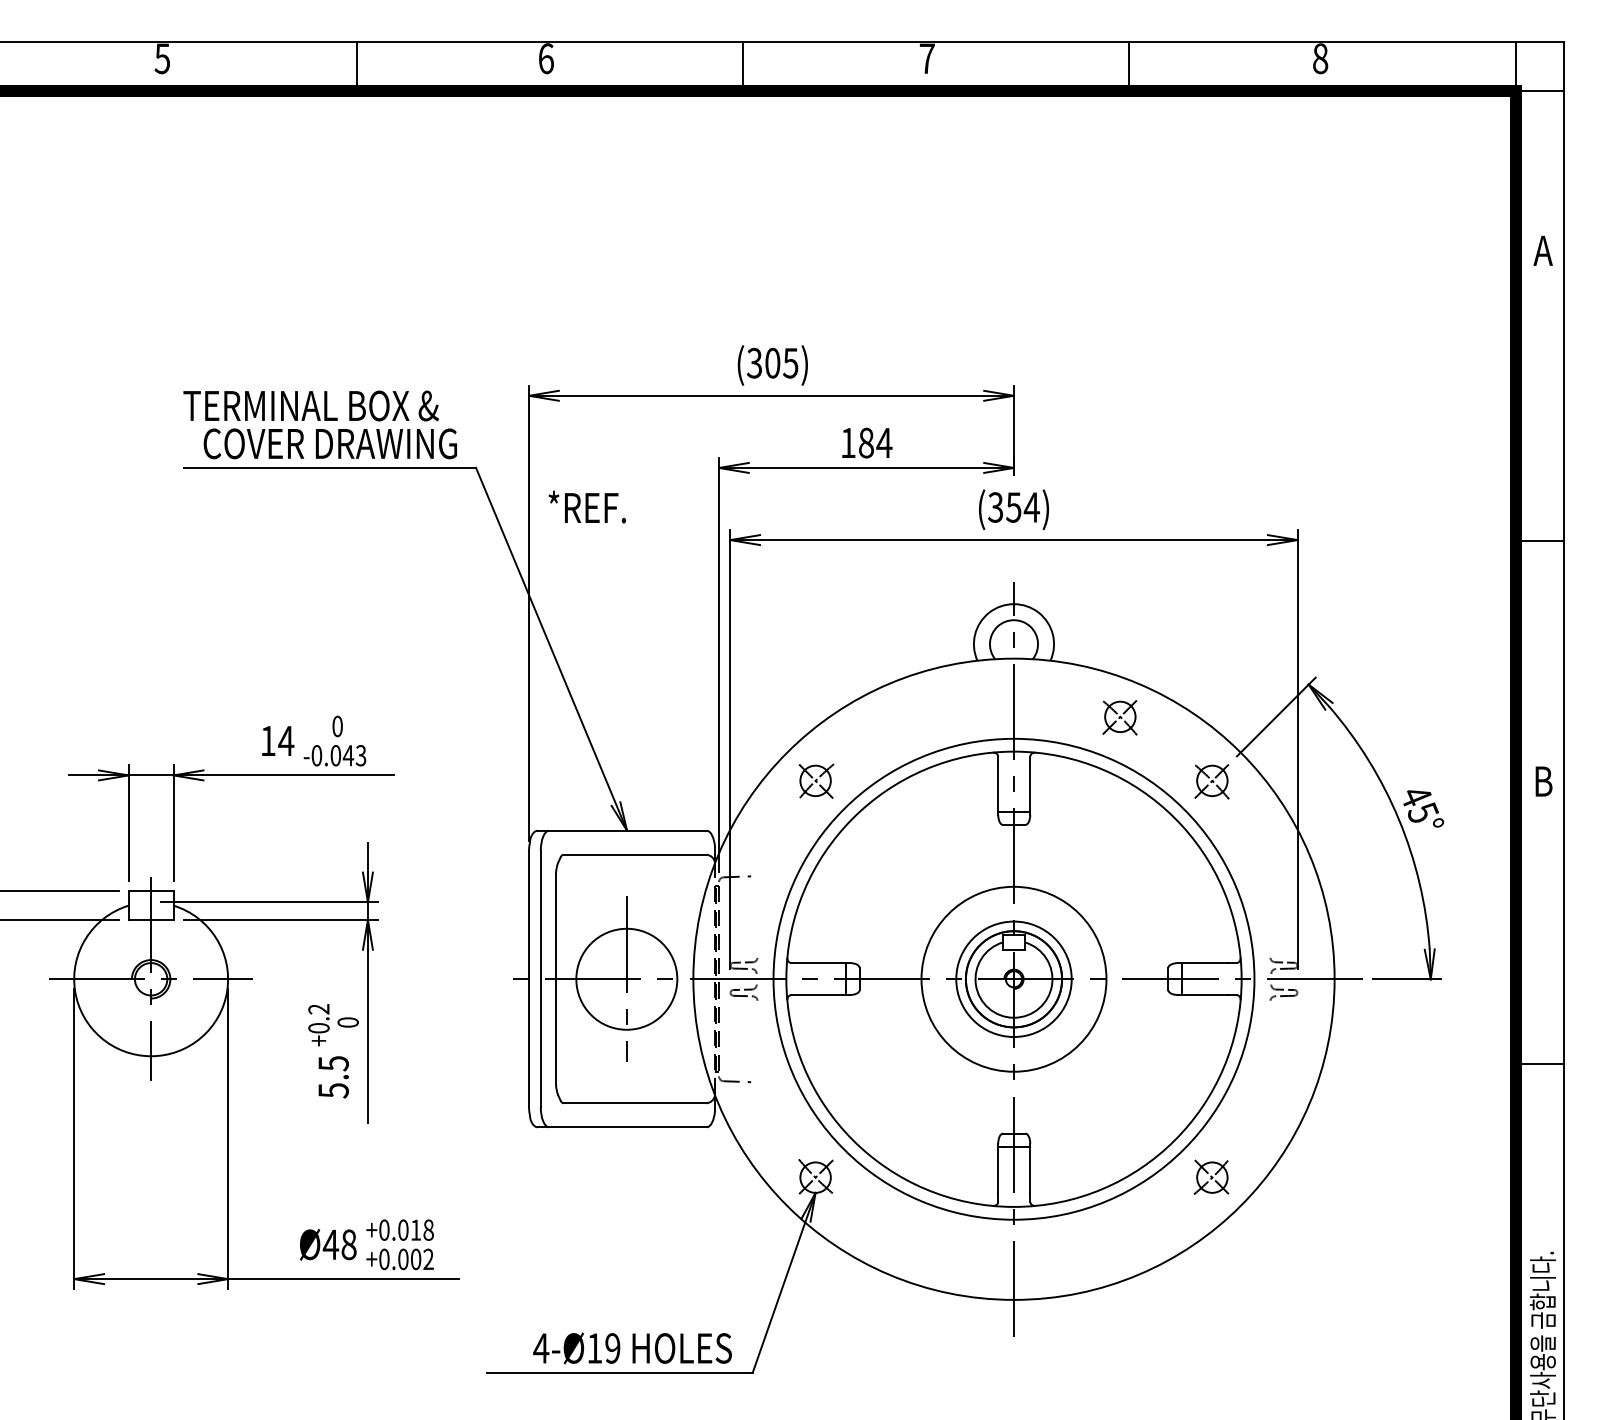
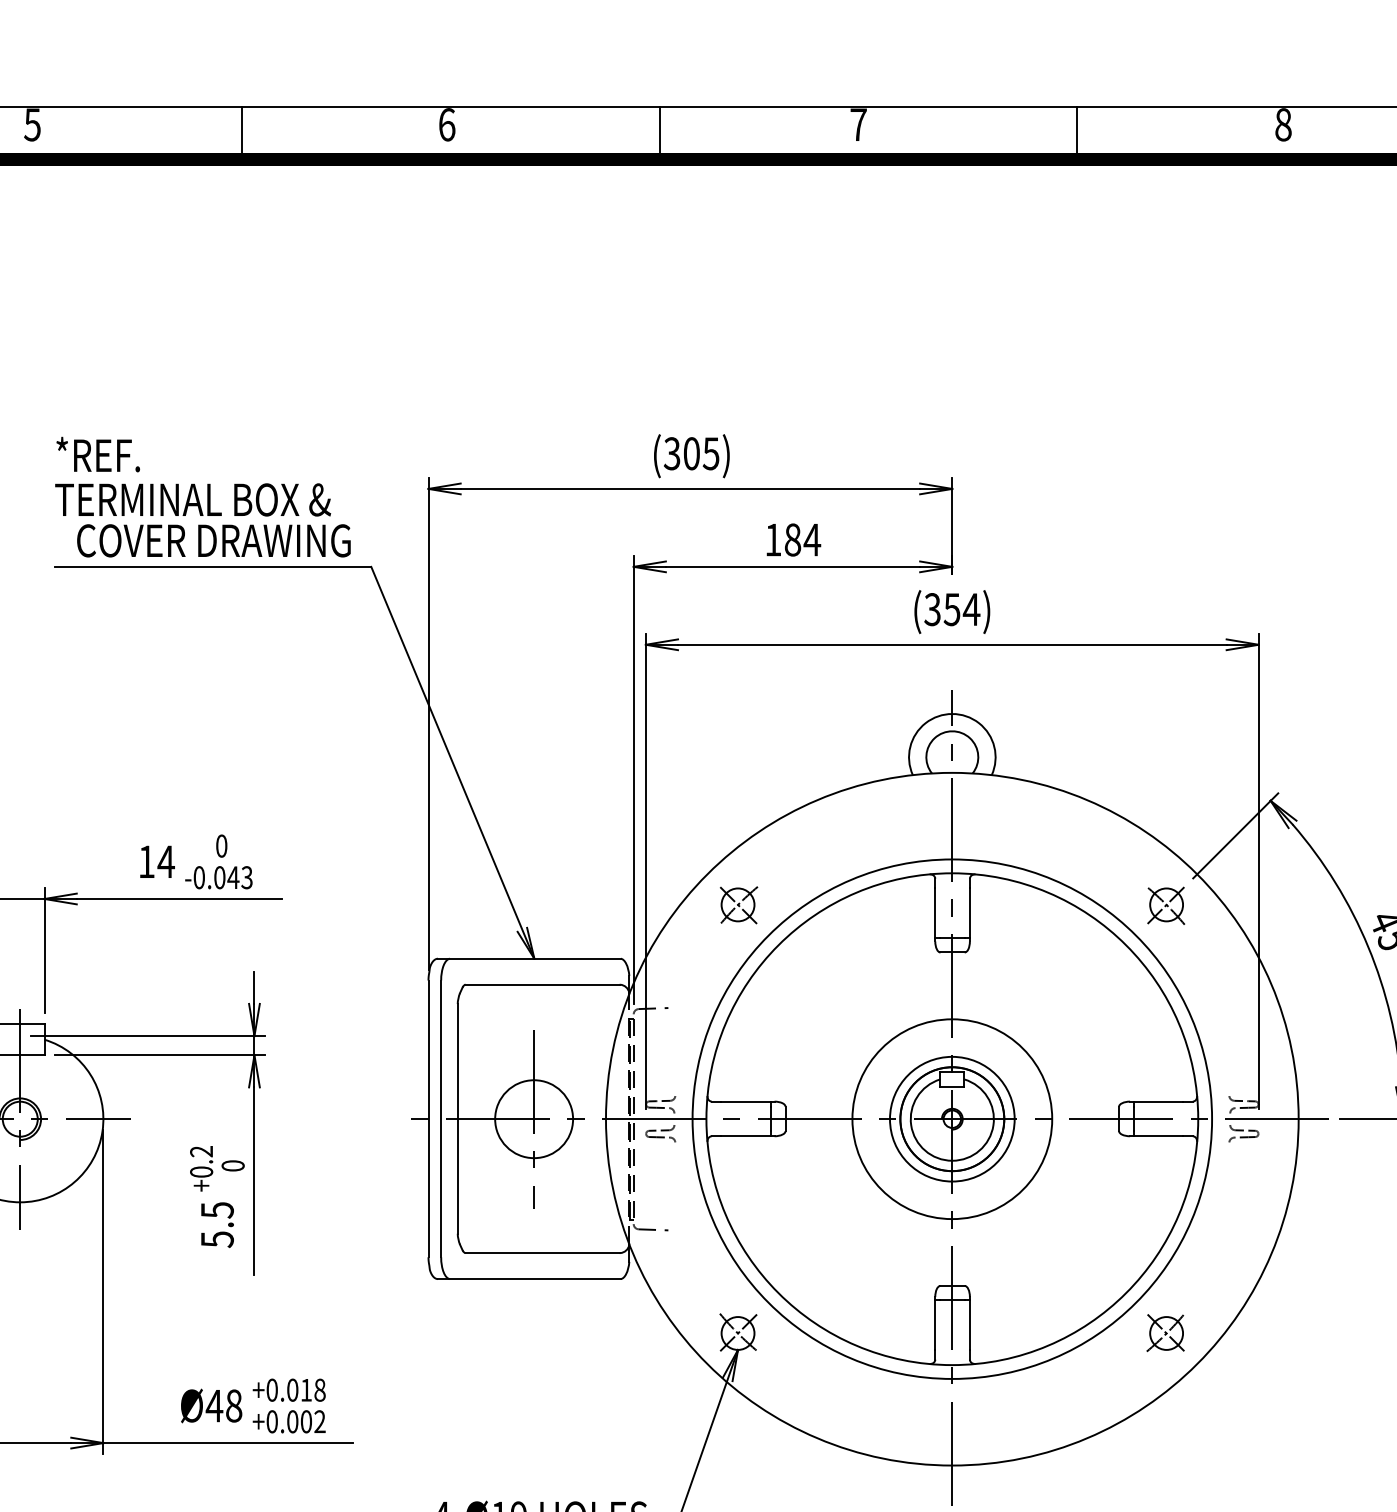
text: (586, 506) -> (97, 454), moved
part: (1119, 717) -> (1066, 836), removed
circle: (626, 979) -> (533, 1119), size x0.71

